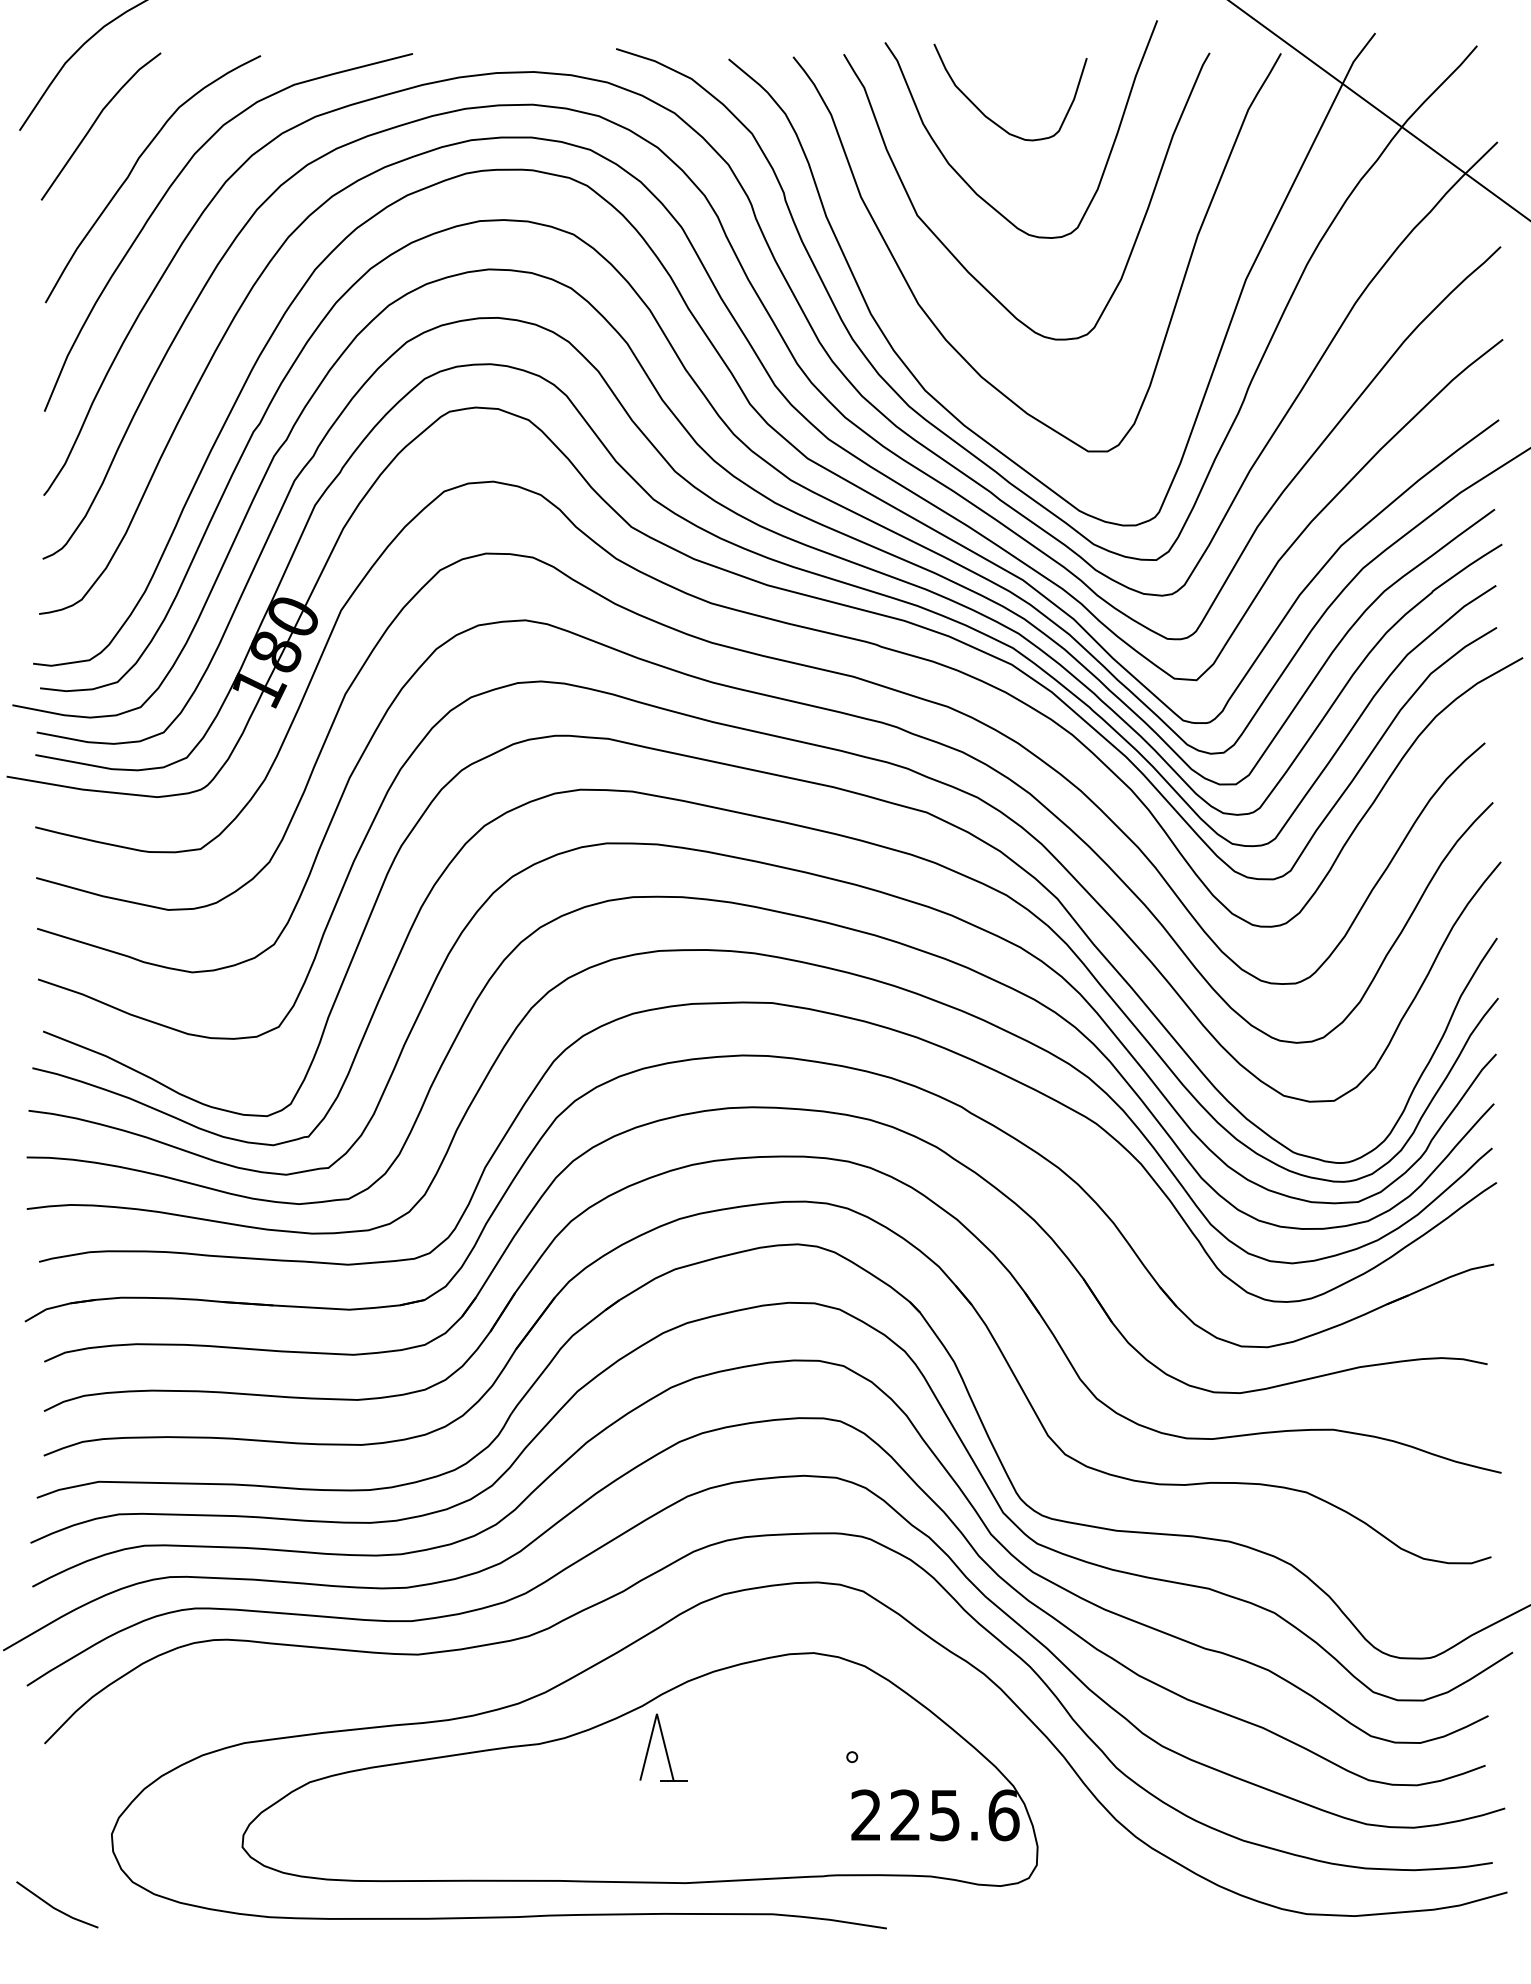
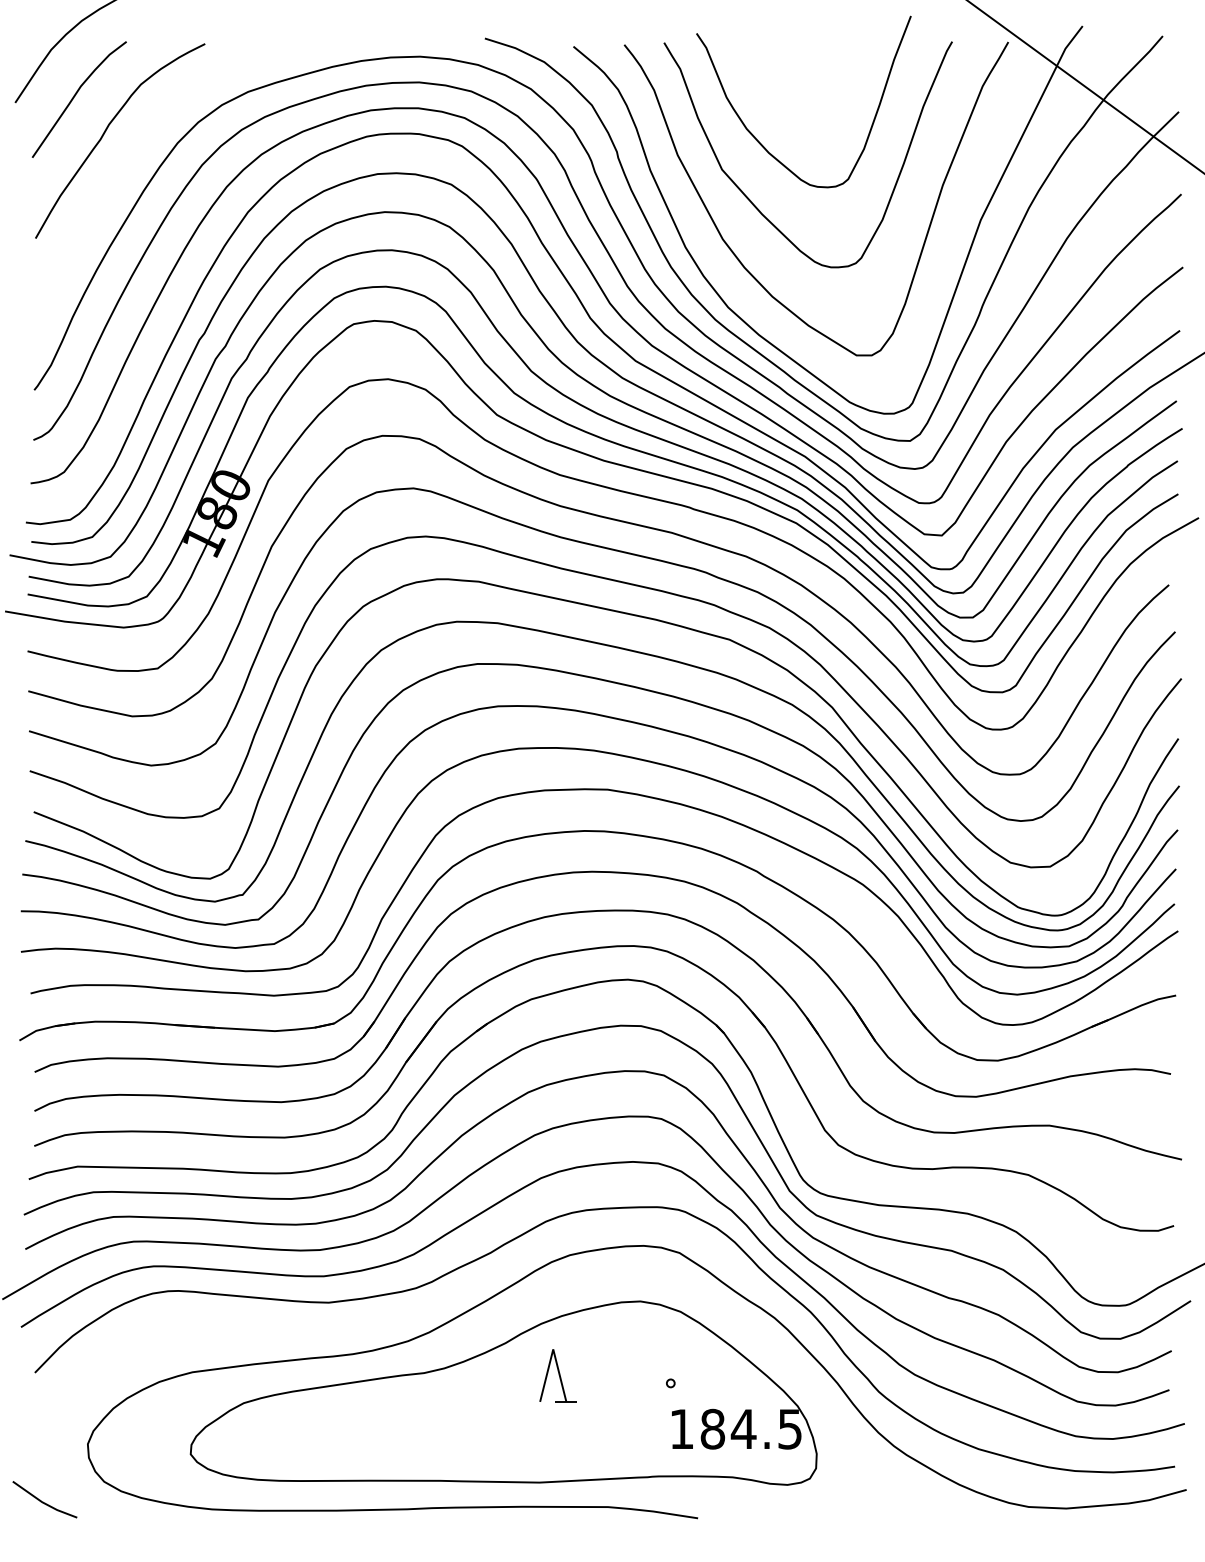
curve: (990, 118) -> (779, 93), removed
curve: (168, 191) -> (132, 150), removed
part: (663, 1747) -> (558, 1375), moved
text: (935, 1815) -> (736, 1429), 225.6 -> 184.5

